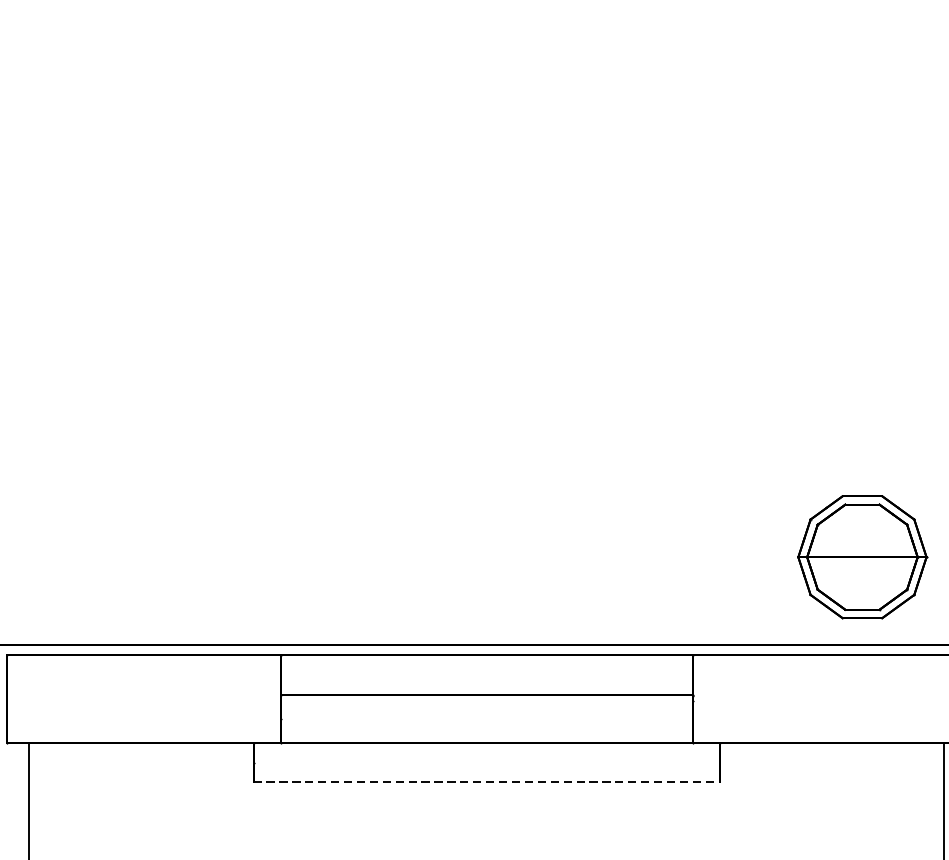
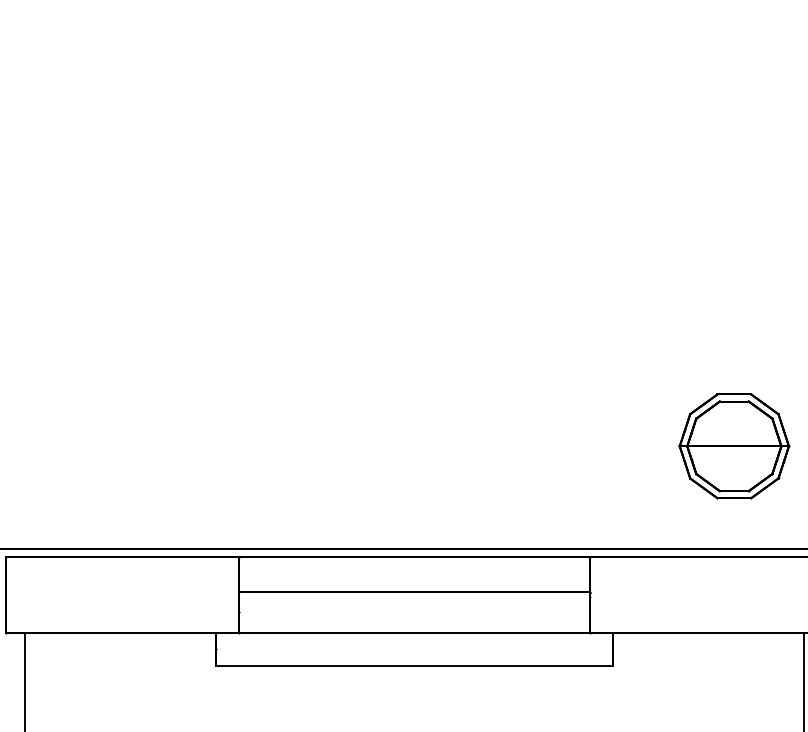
part: (862, 557) -> (734, 446), moved
line: (486, 782) -> (414, 666), dashed -> solid

